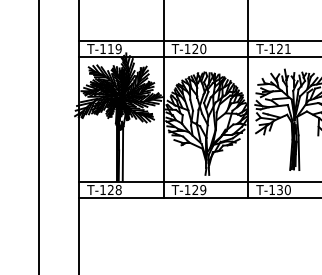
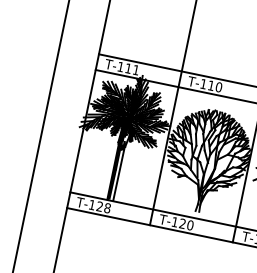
text: (118, 48) -> (136, 69), T-119 -> T-111
text: (195, 48) -> (211, 85), T-120 -> T-110
text: (203, 190) -> (190, 225), T-129 -> T-120

